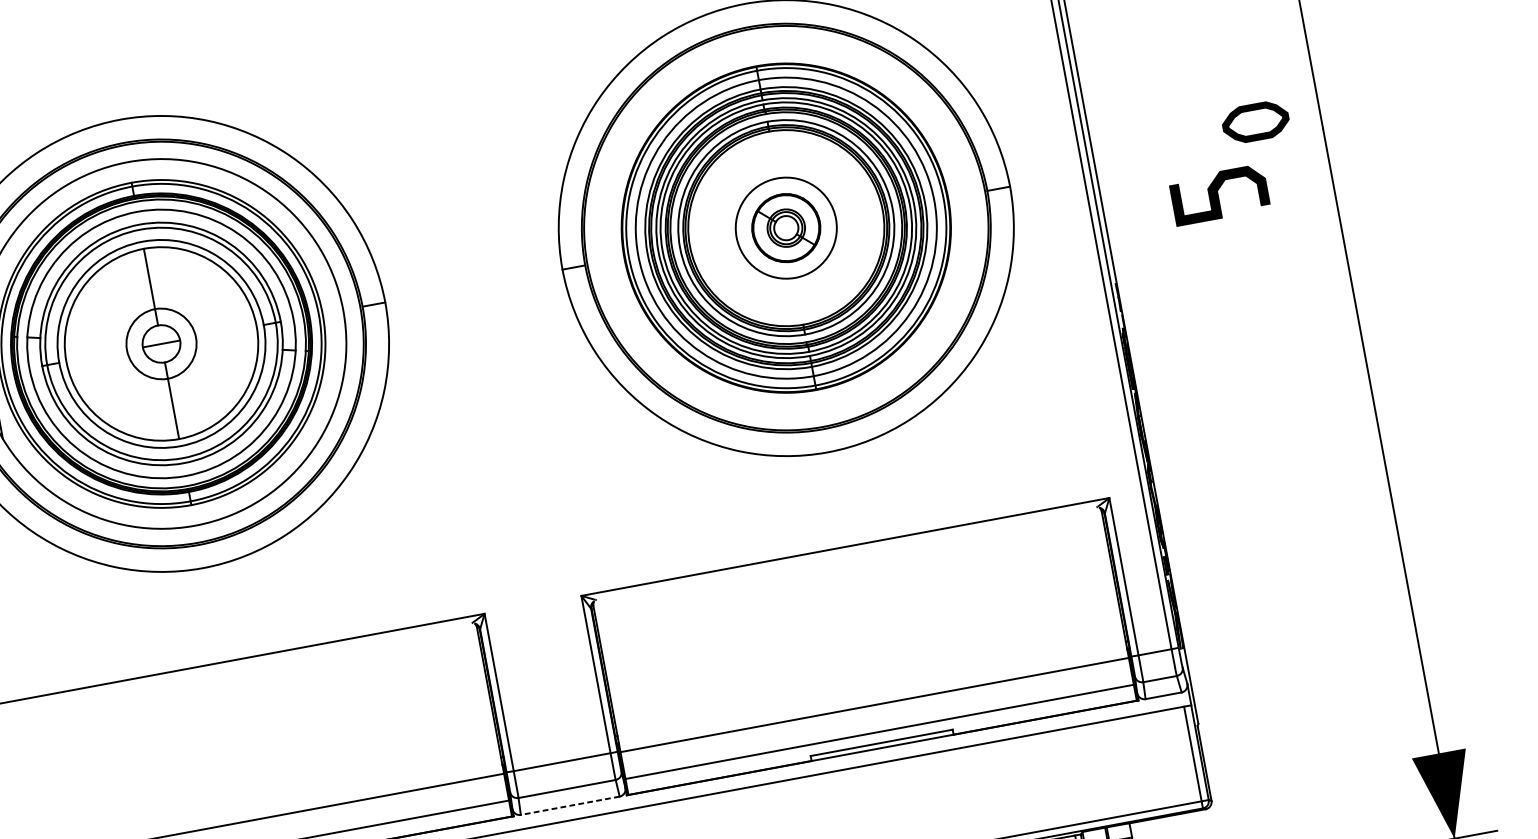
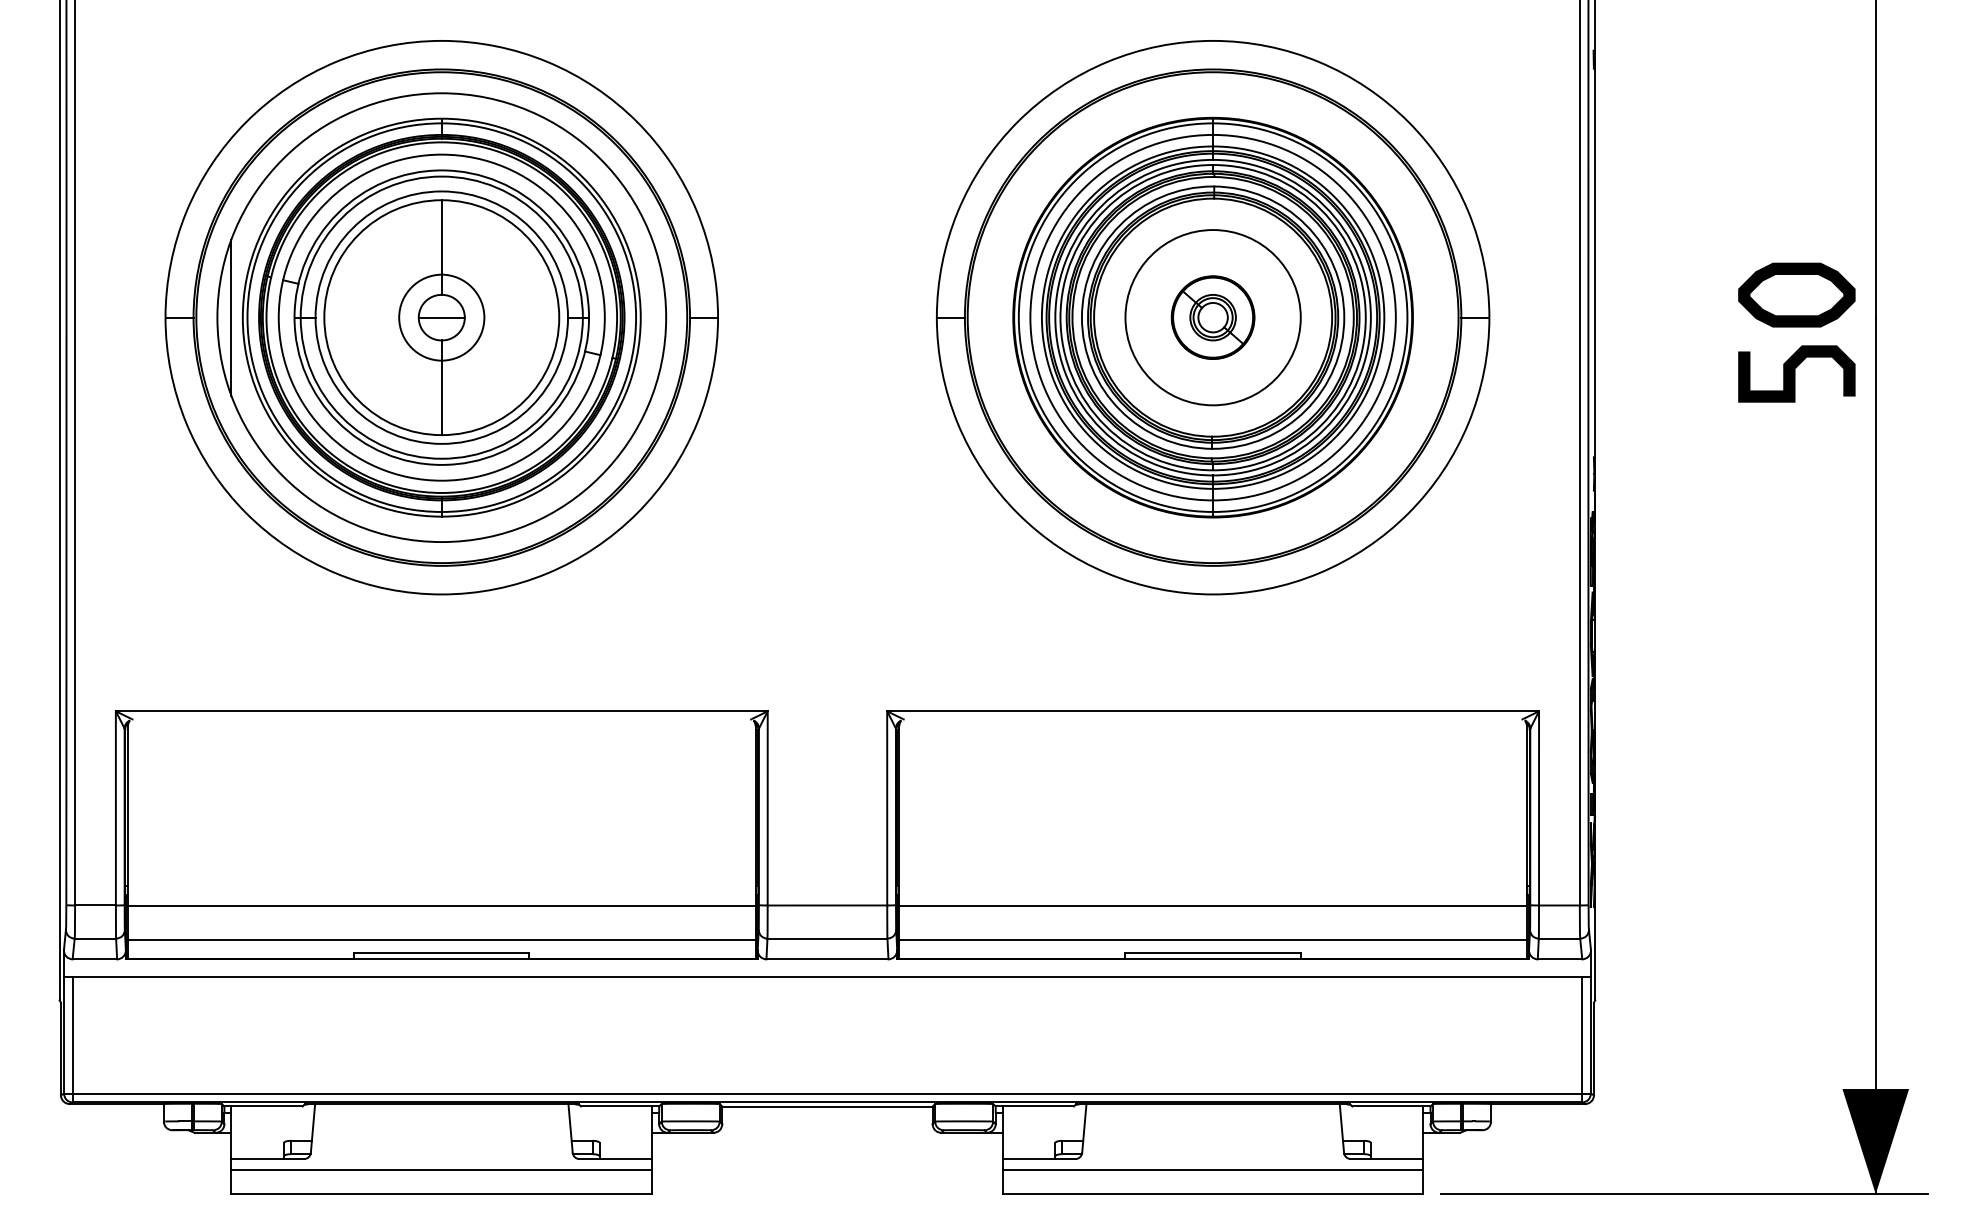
part: (1255, 121) -> (1796, 294), size x1.43
curve: (1218, 194) -> (1795, 373), moved
circle: (785, 228) -> (1212, 317), size x1.43
line: (569, 806) -> (826, 959), dashed -> solid

